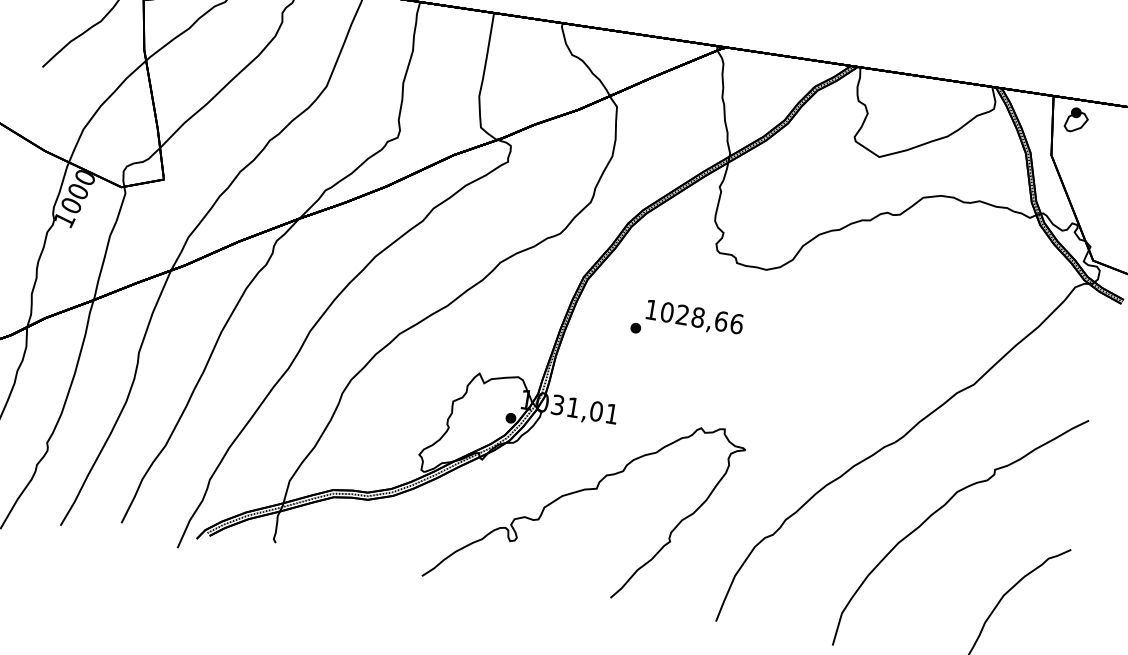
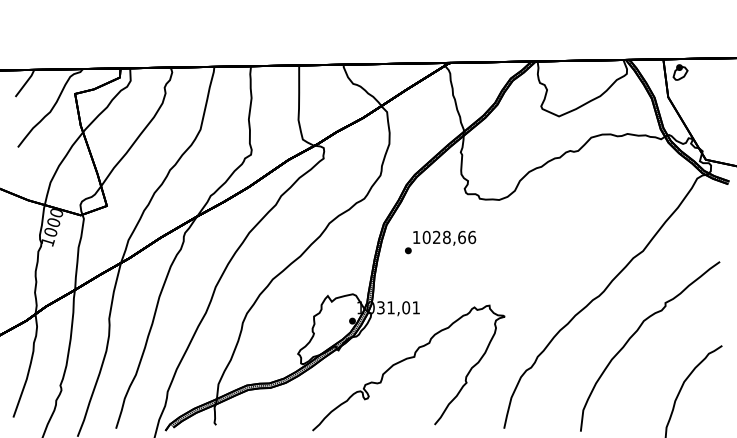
text: (687, 323) -> (440, 242), moved

